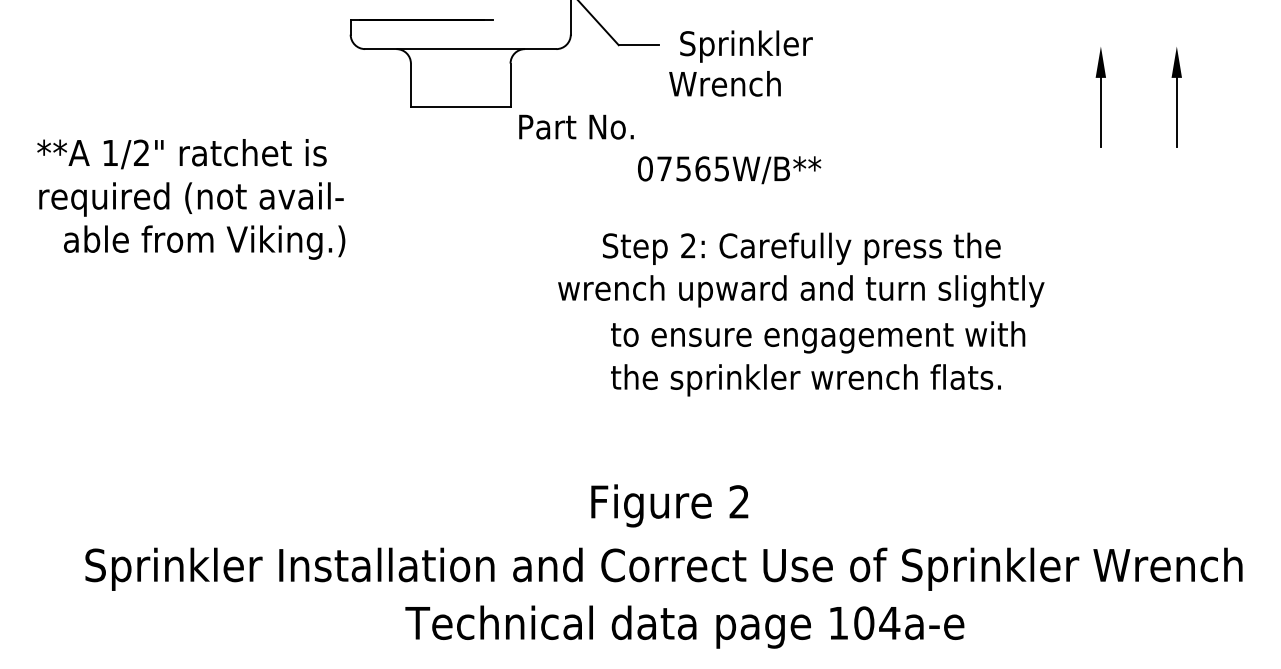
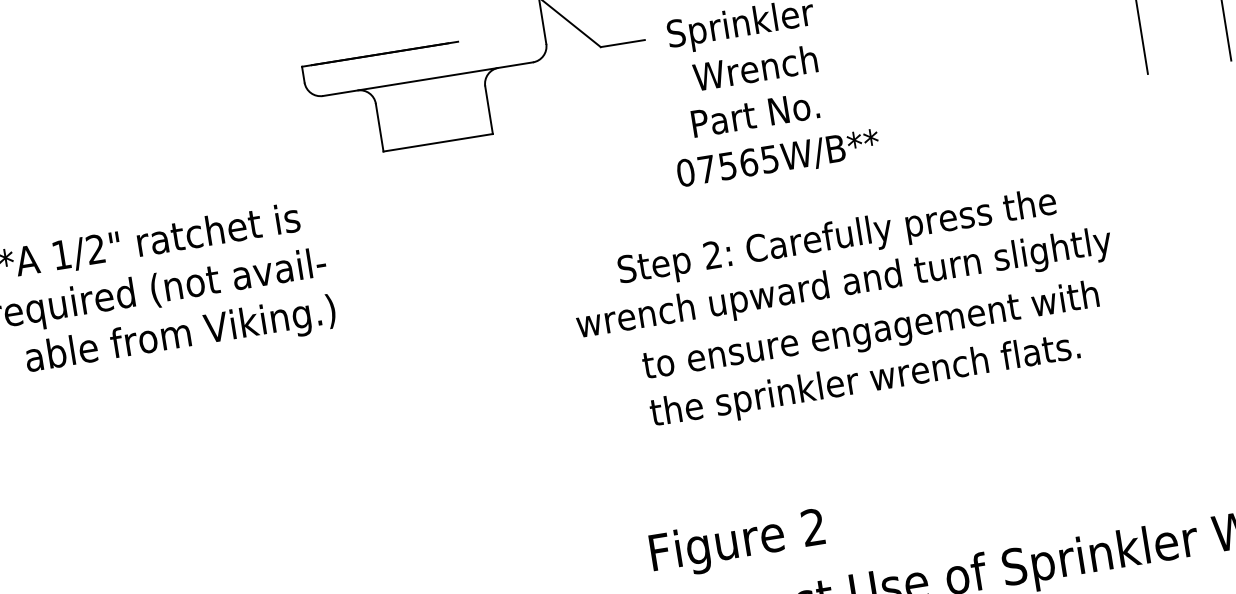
text: (724, 83) -> (754, 67), moved
text: (576, 126) -> (755, 113), moved
text: (729, 170) -> (778, 159), moved

